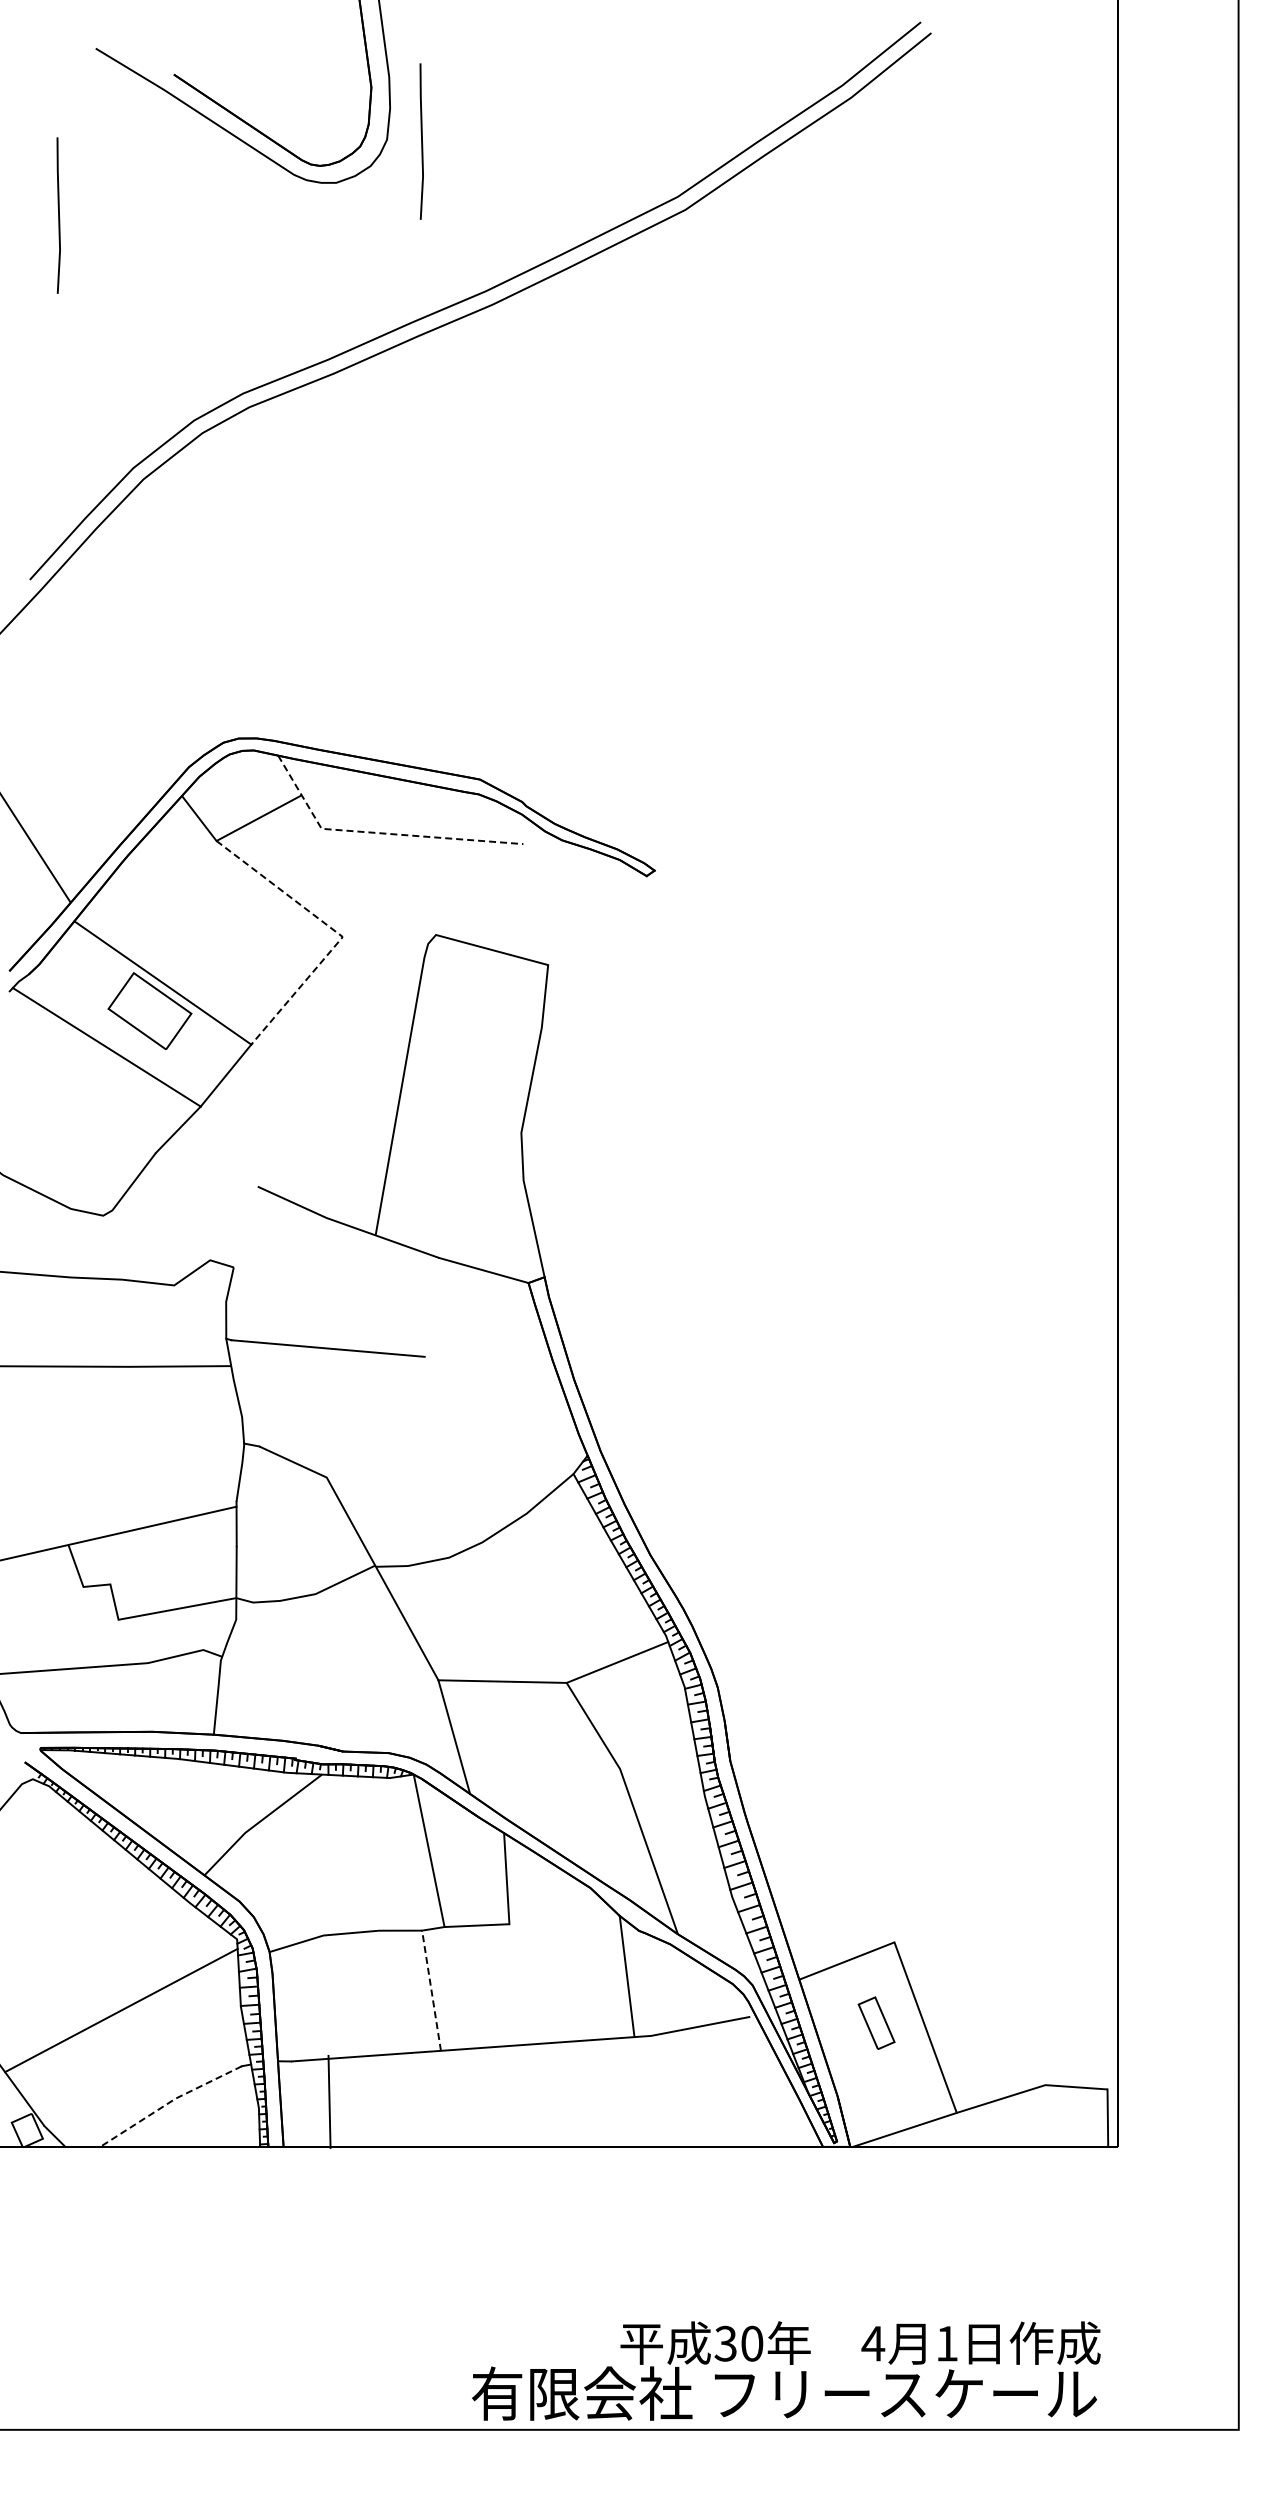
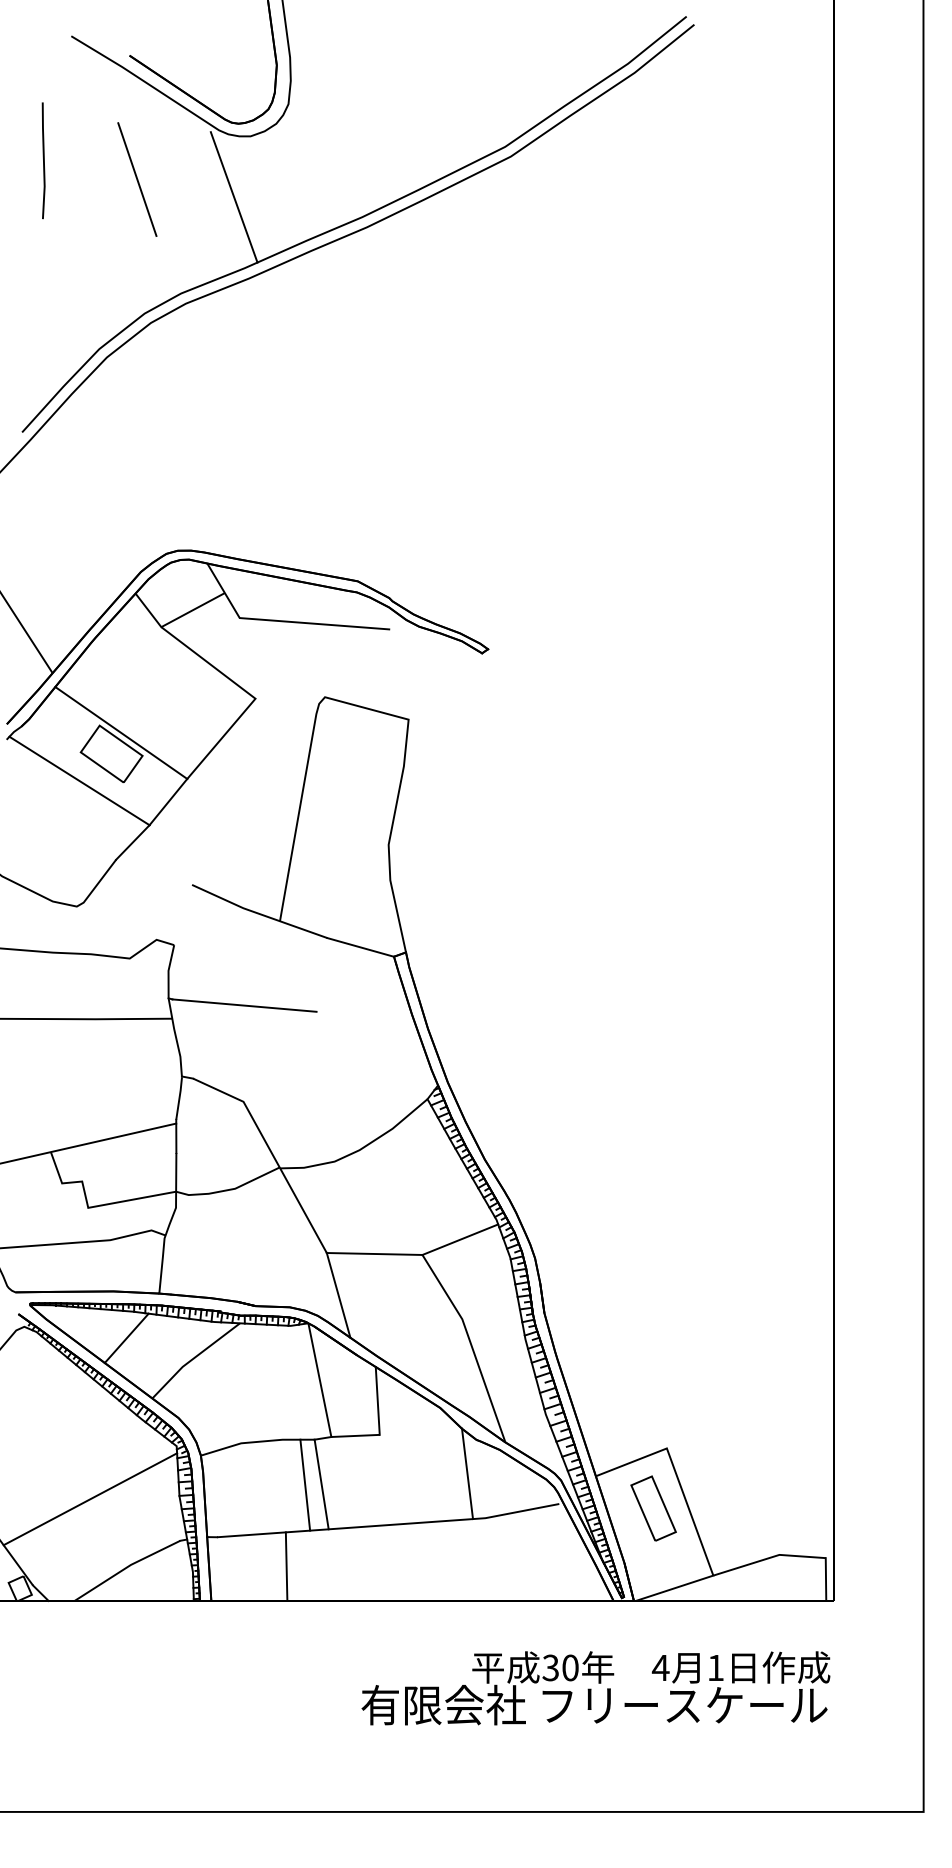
line: (421, 141) -> (314, 105), removed
line: (183, 240) -> (136, 179), added
line: (313, 264) -> (233, 197), added
line: (379, 833) -> (282, 621), dashed -> solid
line: (336, 932) -> (250, 695), dashed -> solid
line: (169, 1794) -> (126, 1338), added
line: (431, 1990) -> (321, 1484), dashed -> solid
line: (409, 1991) -> (305, 1485), added
part: (876, 2023) -> (653, 1508), size x1.67
line: (329, 2101) -> (286, 1566), moved
line: (169, 2102) -> (126, 1567), dashed -> solid
text: (786, 2370) -> (596, 1687), moved

